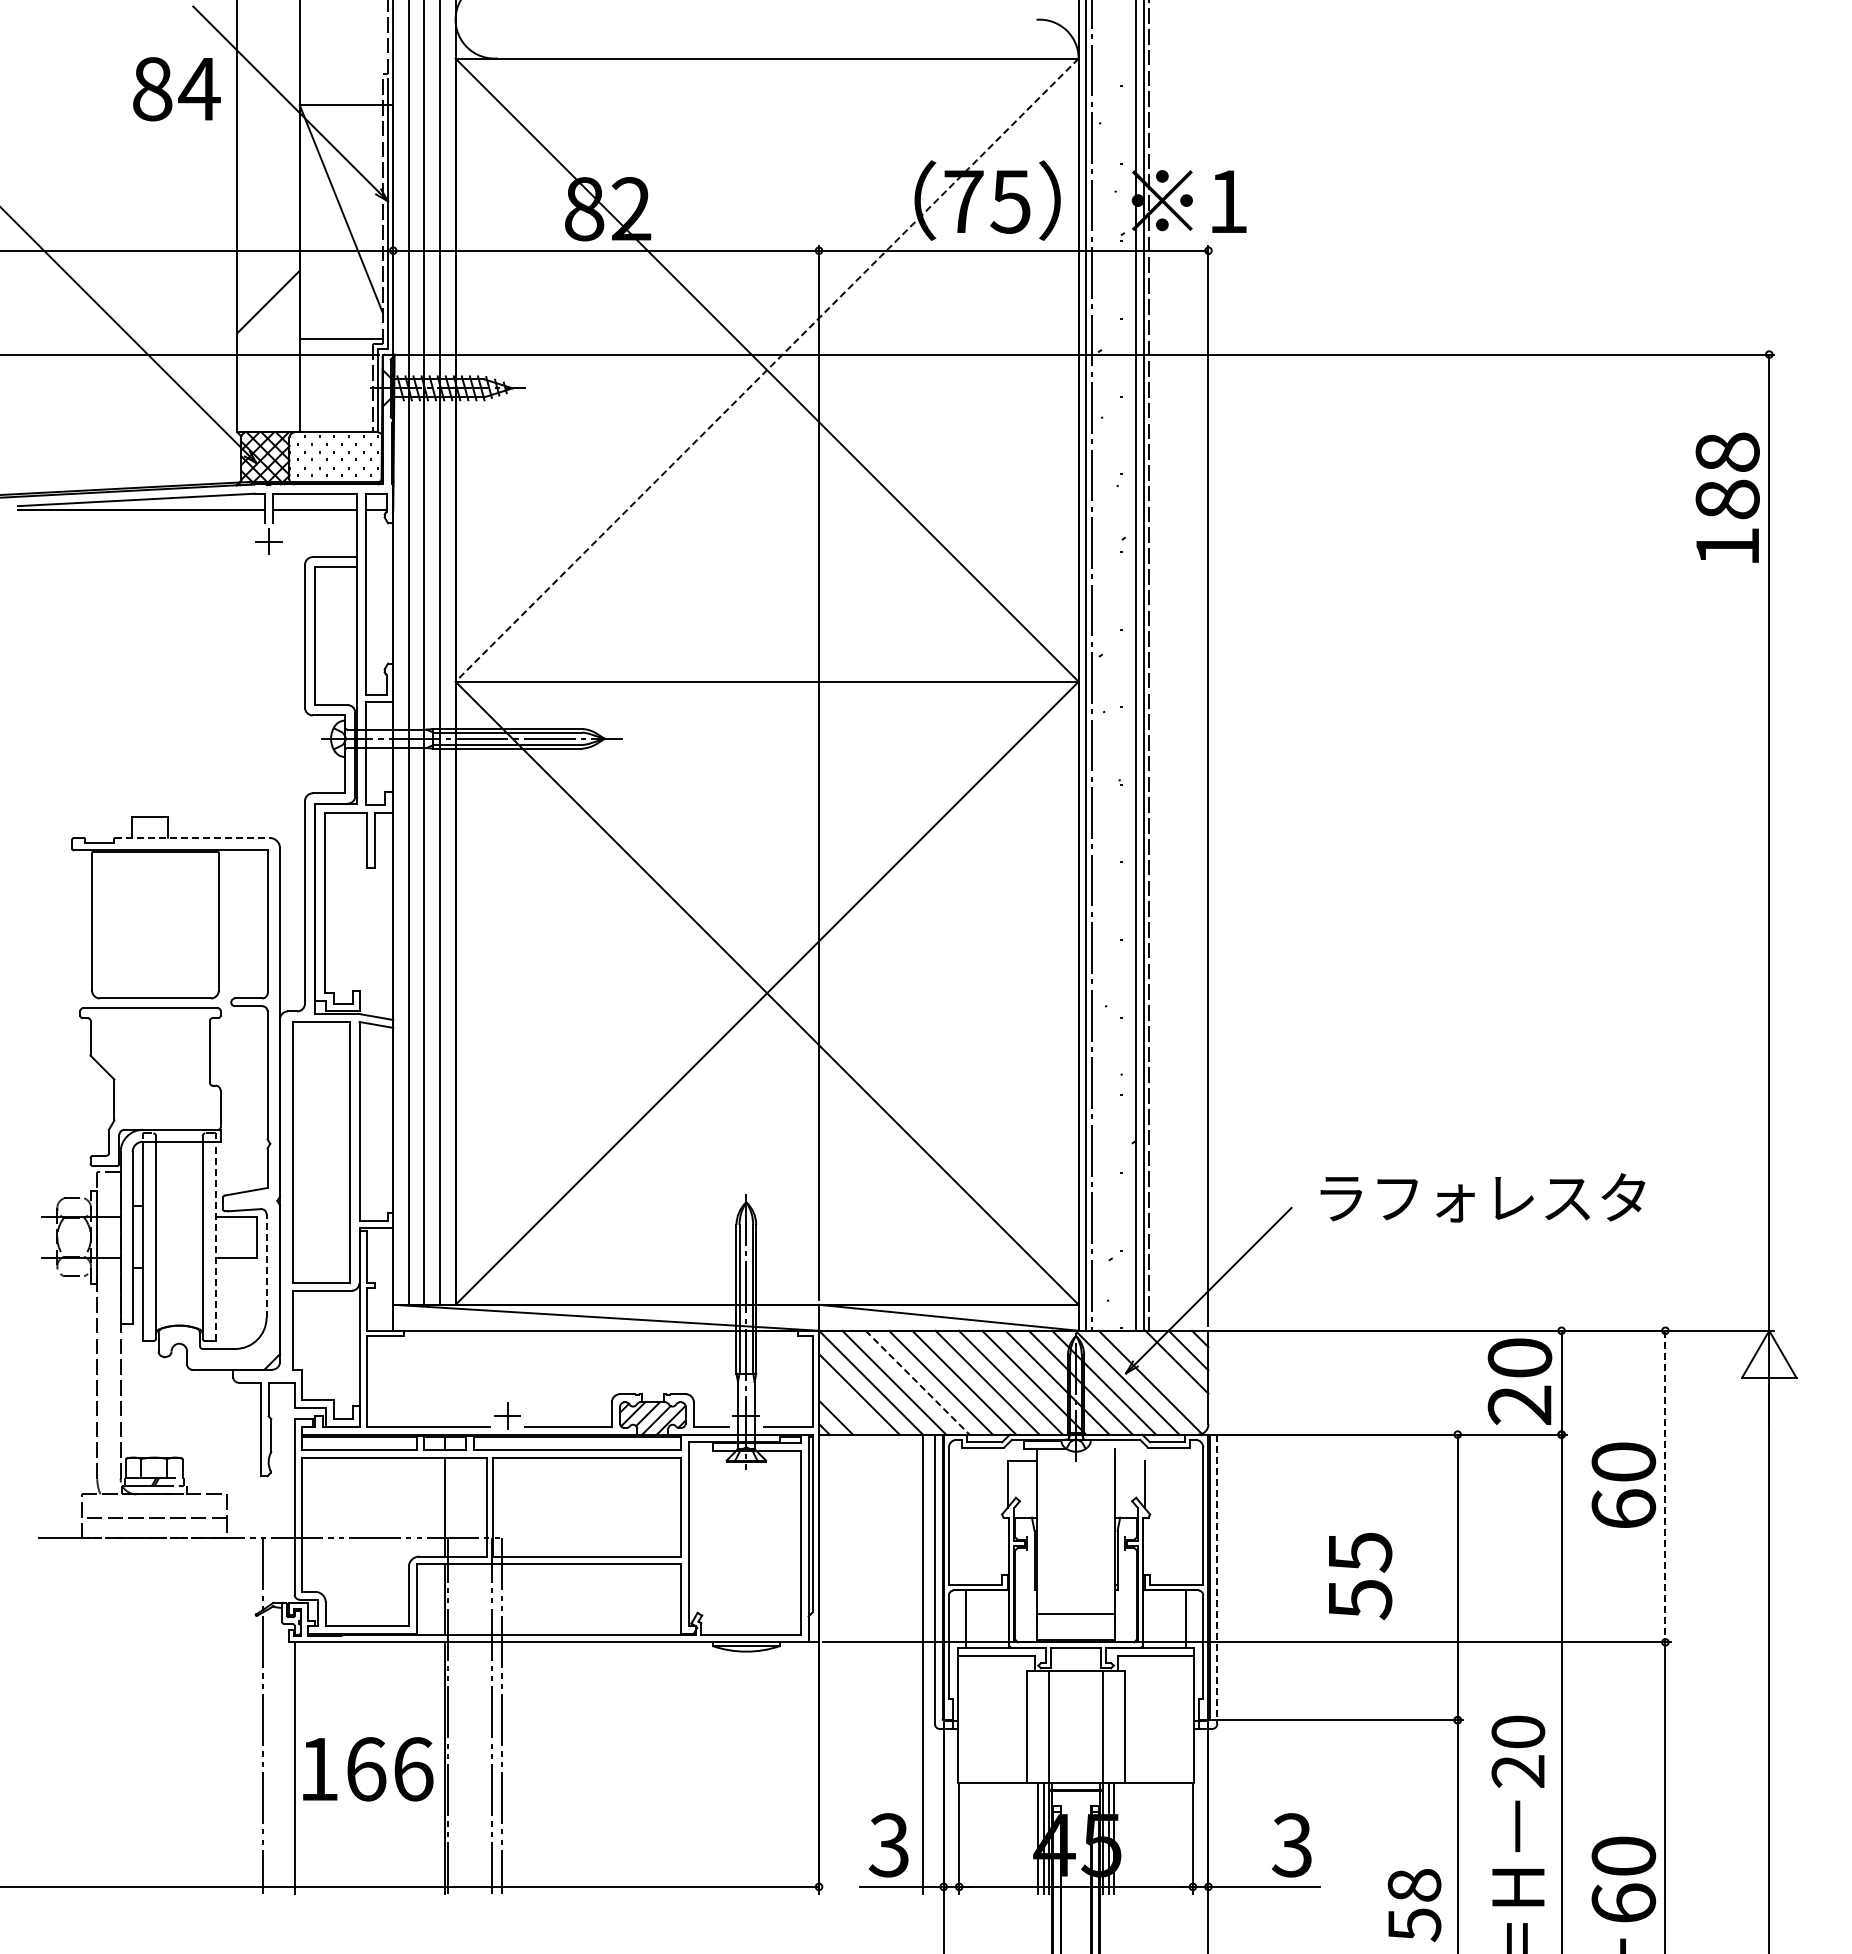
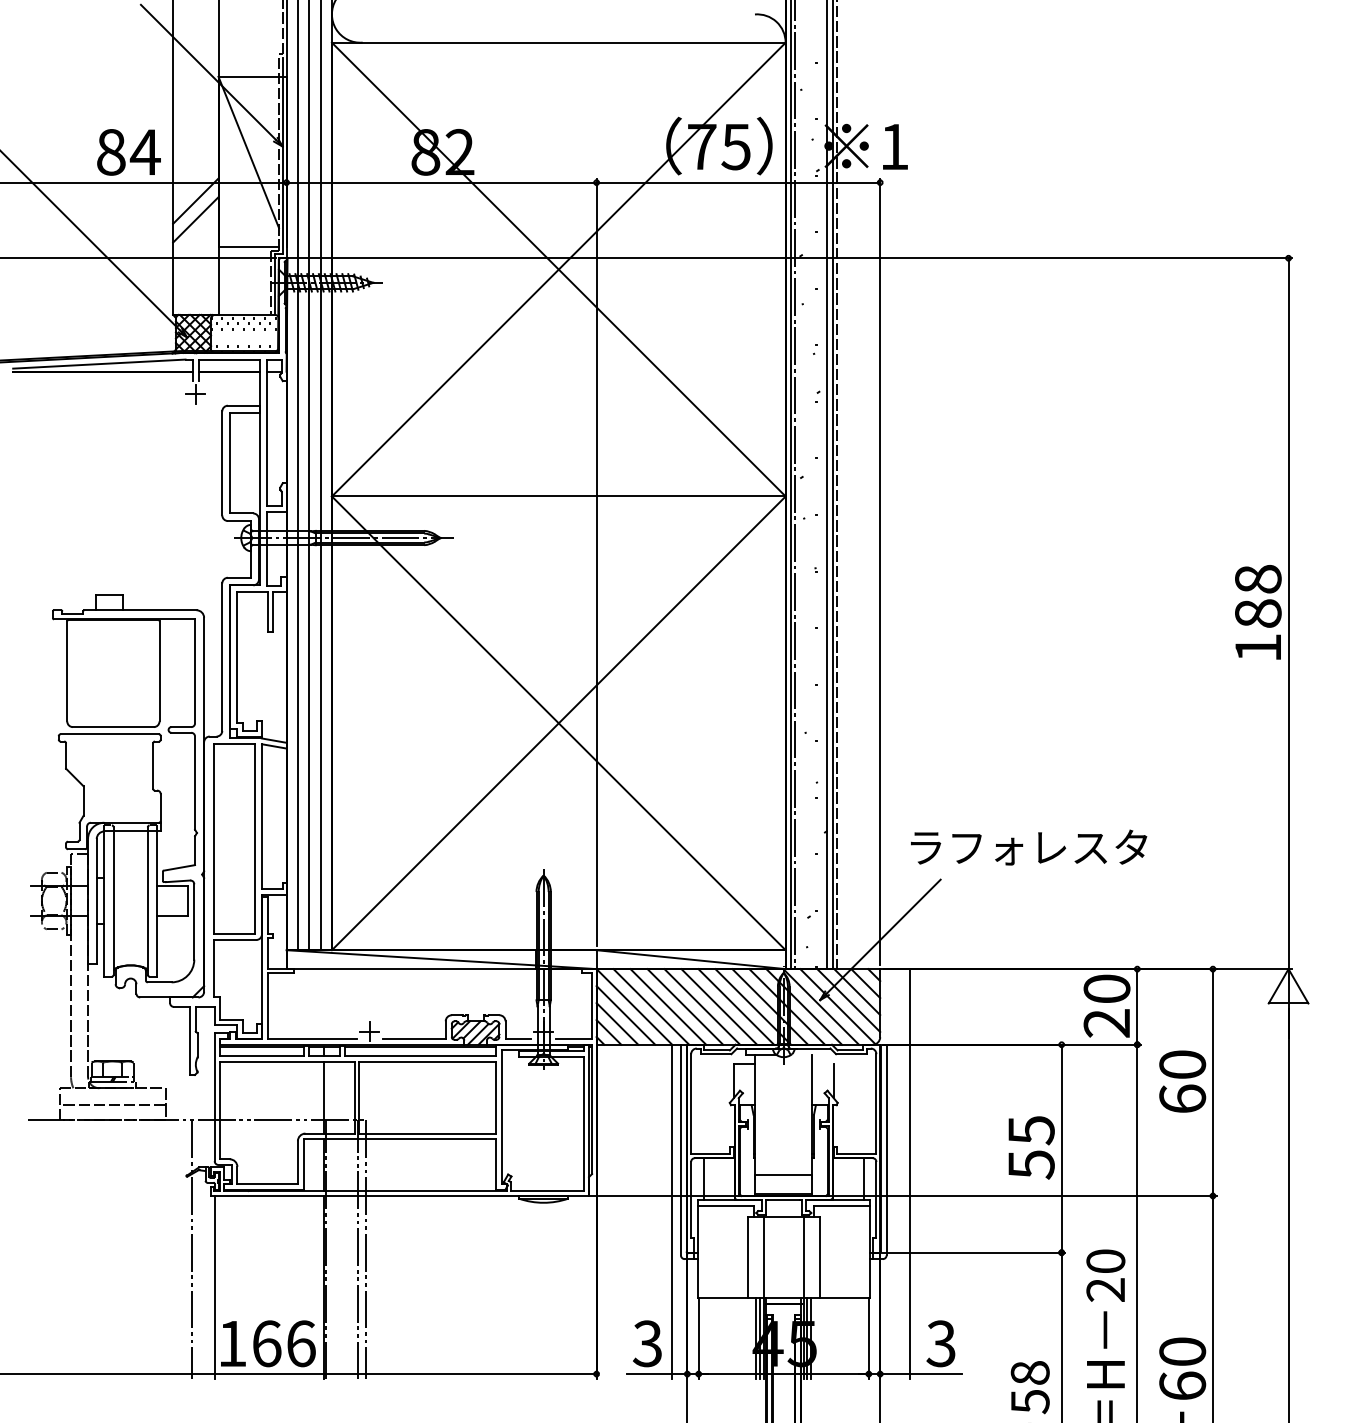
text: (176, 89) -> (128, 152), moved
line: (268, 276) -> (195, 201), added
line: (767, 370) -> (559, 269), dashed -> solid
text: (1727, 497) -> (1258, 612), moved
line: (193, 838) -> (141, 610), dashed -> solid
text: (1482, 1197) -> (1028, 847), moved
line: (215, 1241) -> (157, 904), dashed -> solid
line: (266, 1266) -> (194, 922), dashed -> solid
line: (1165, 1373) -> (848, 1000), added
line: (917, 1383) -> (668, 1007), dashed -> solid
line: (847, 1405) -> (617, 1023), added
line: (1665, 1486) -> (1213, 1082), dashed -> solid
text: (1360, 1576) -> (1031, 1148), moved
line: (1217, 1579) -> (886, 1150), dashed -> solid
line: (1250, 1612) -> (910, 1174), added
text: (368, 1769) -> (268, 1343), moved

